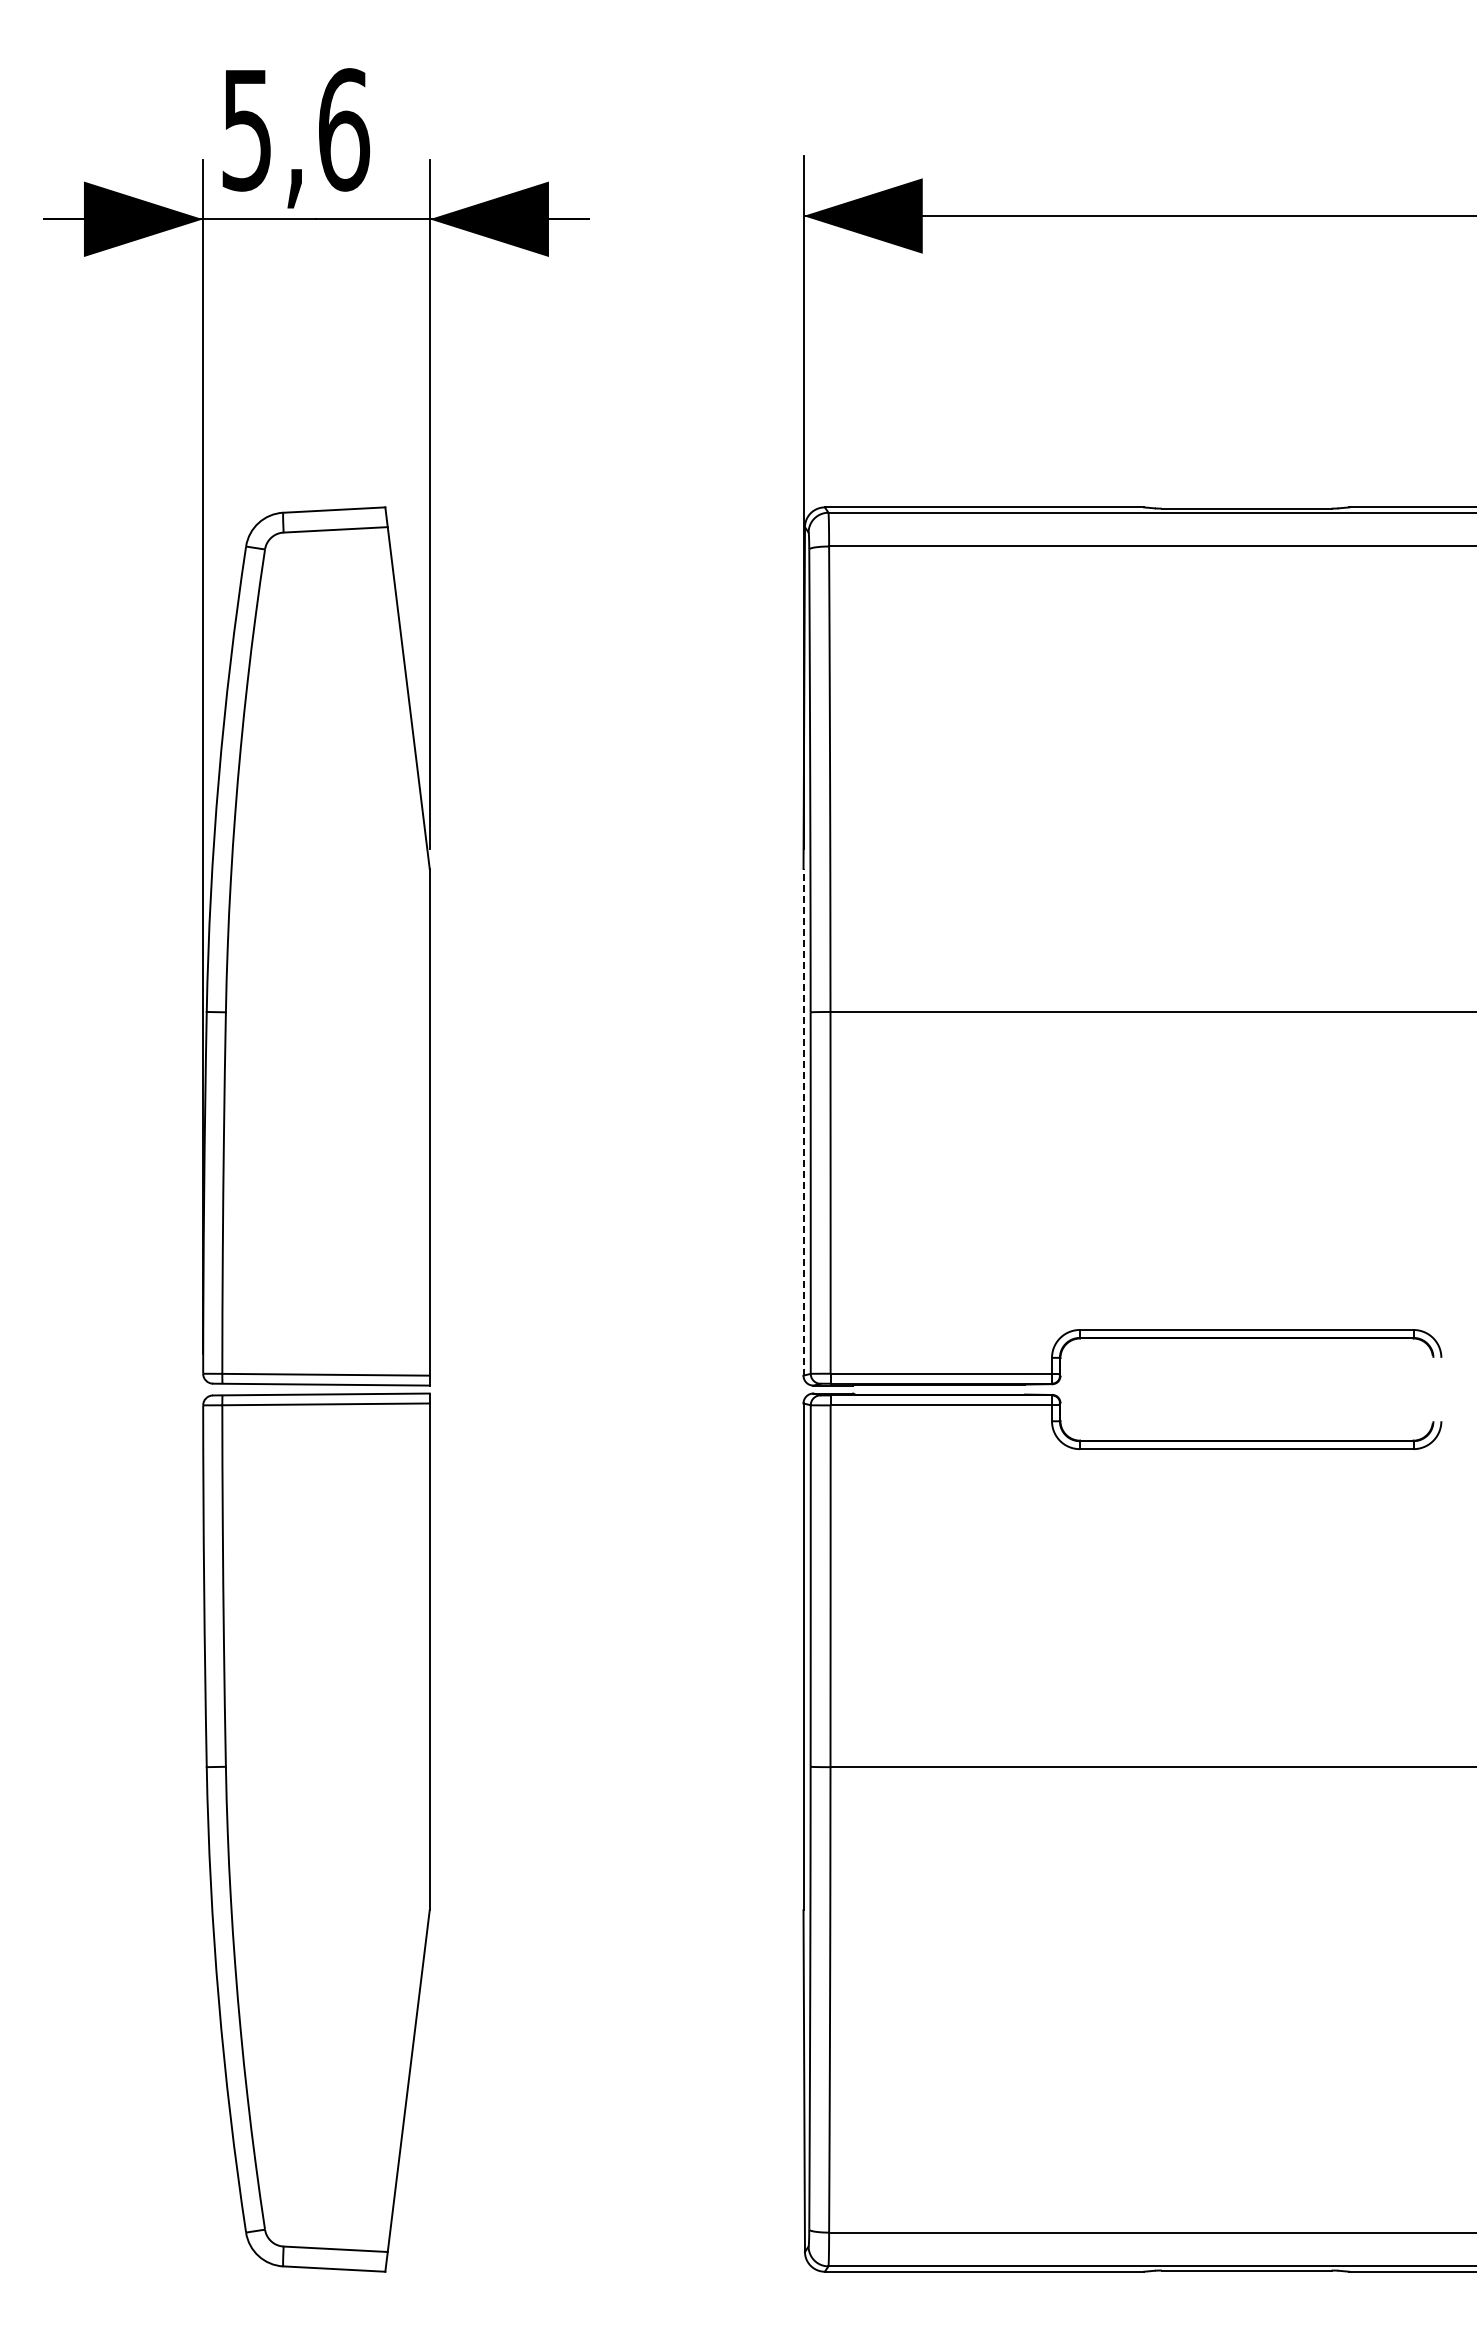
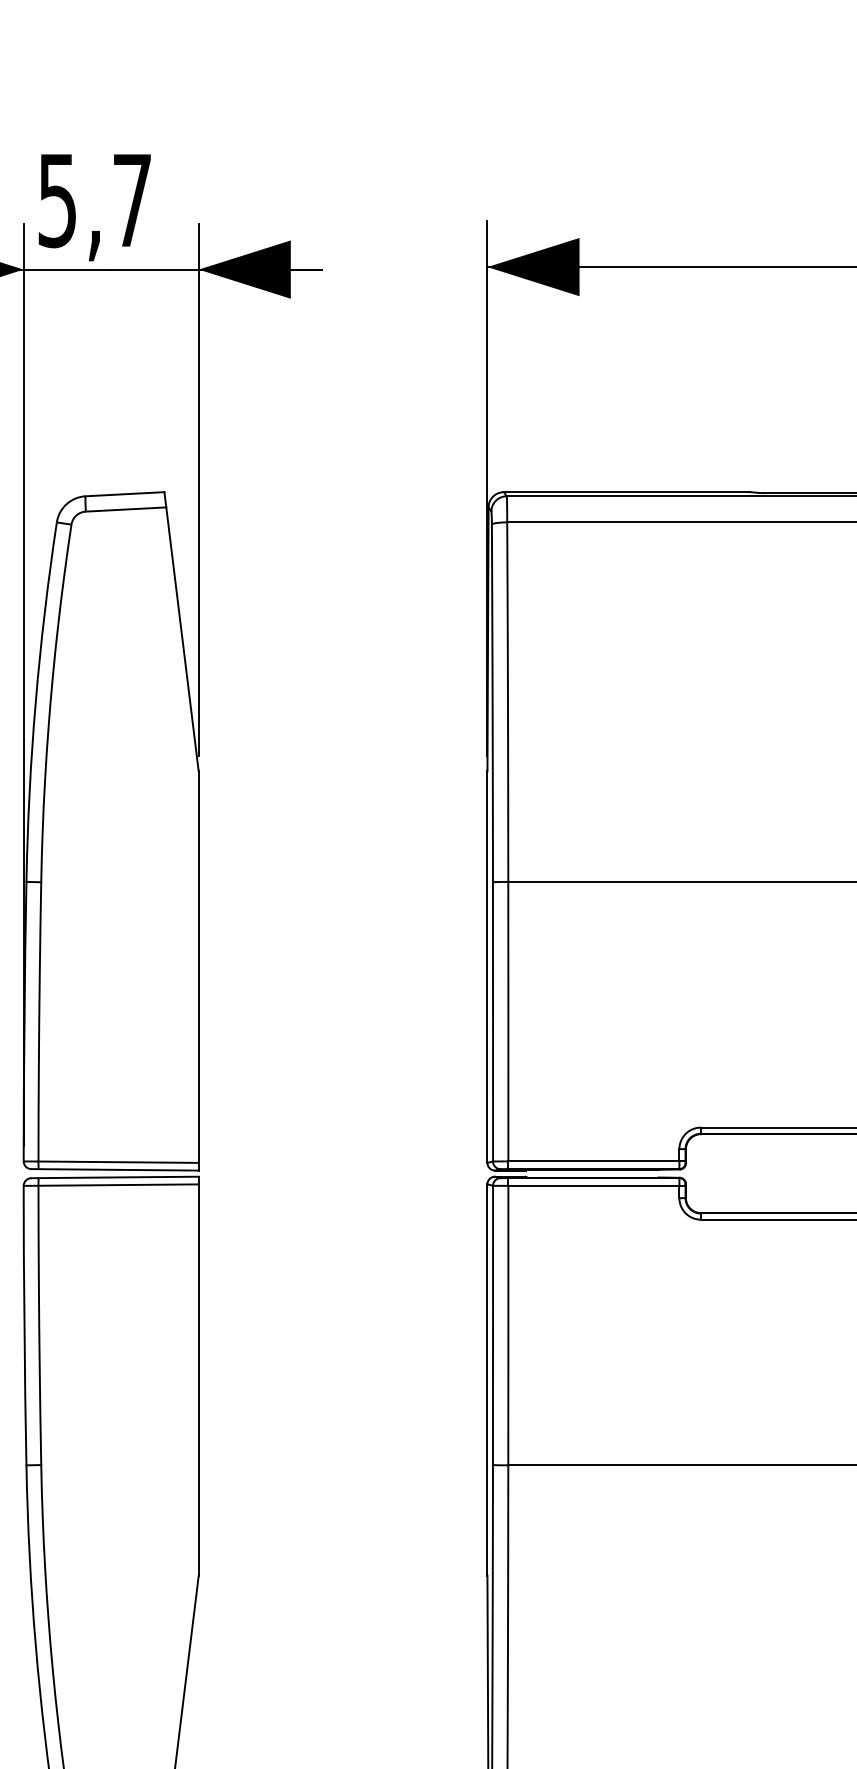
text: (344, 129) -> (132, 200), 5,6 -> 5,7
line: (803, 1121) -> (487, 966), dashed -> solid

